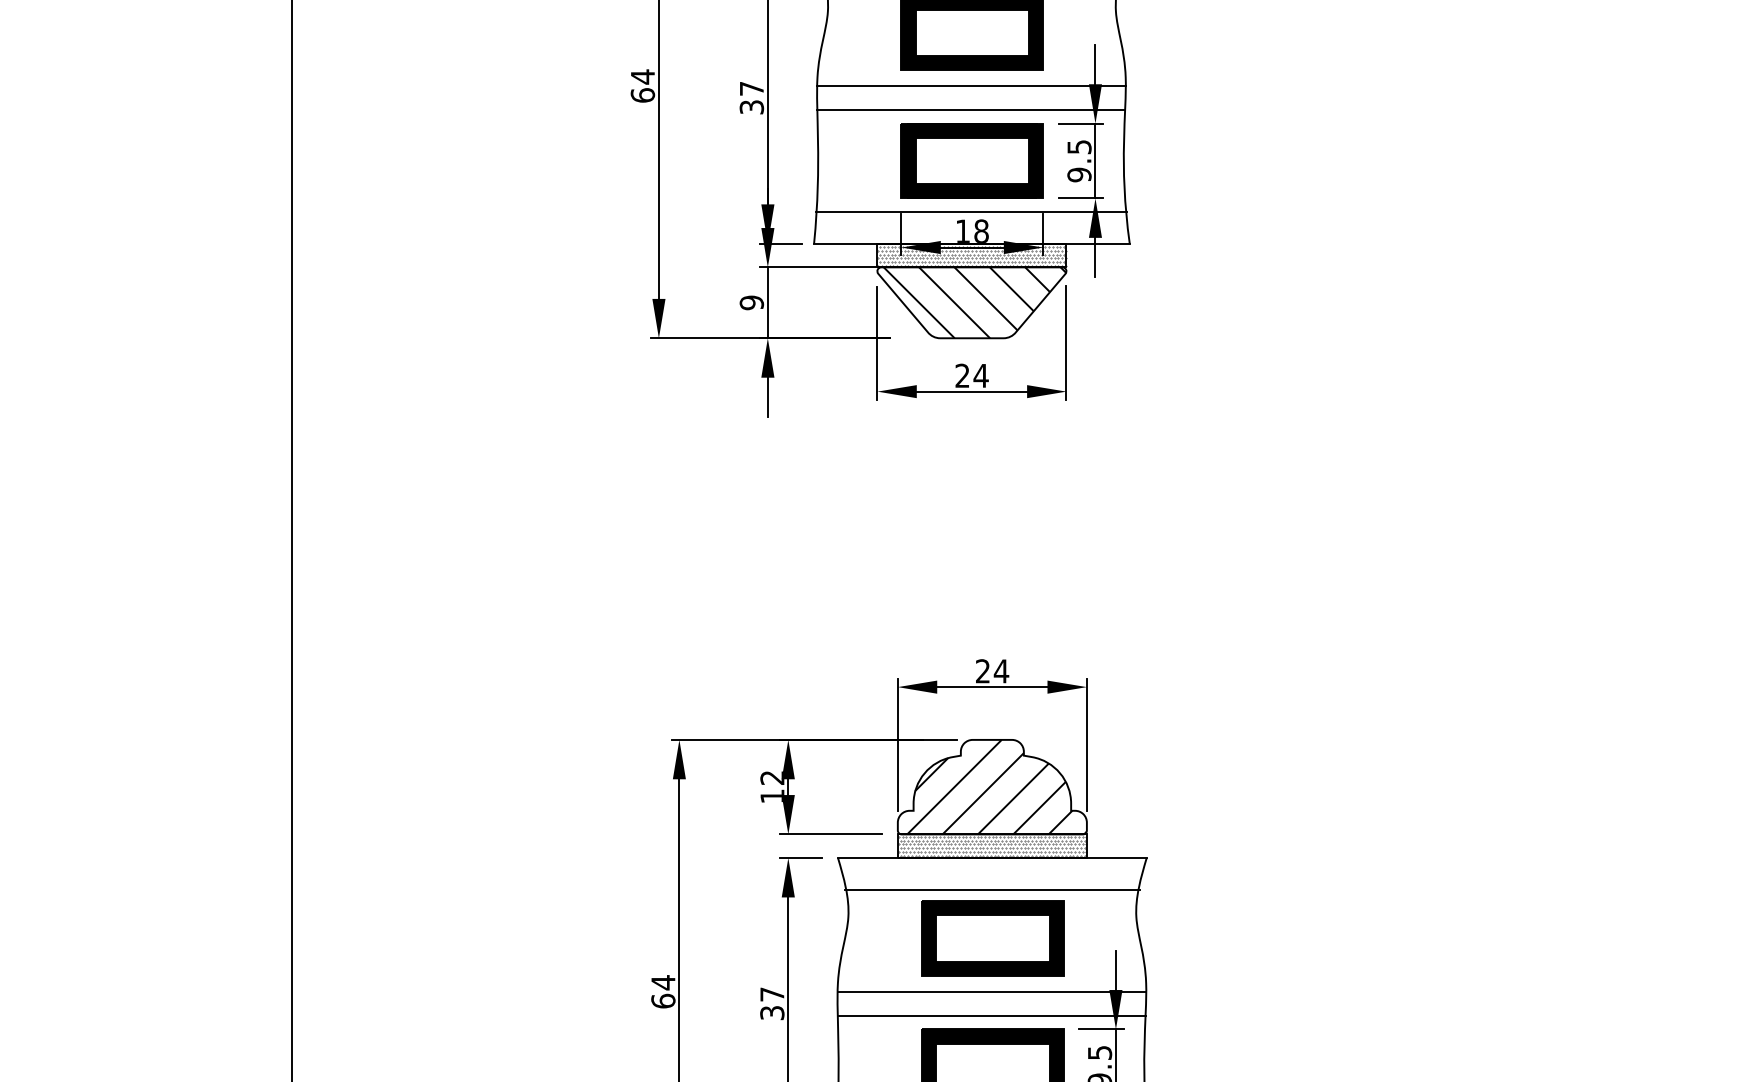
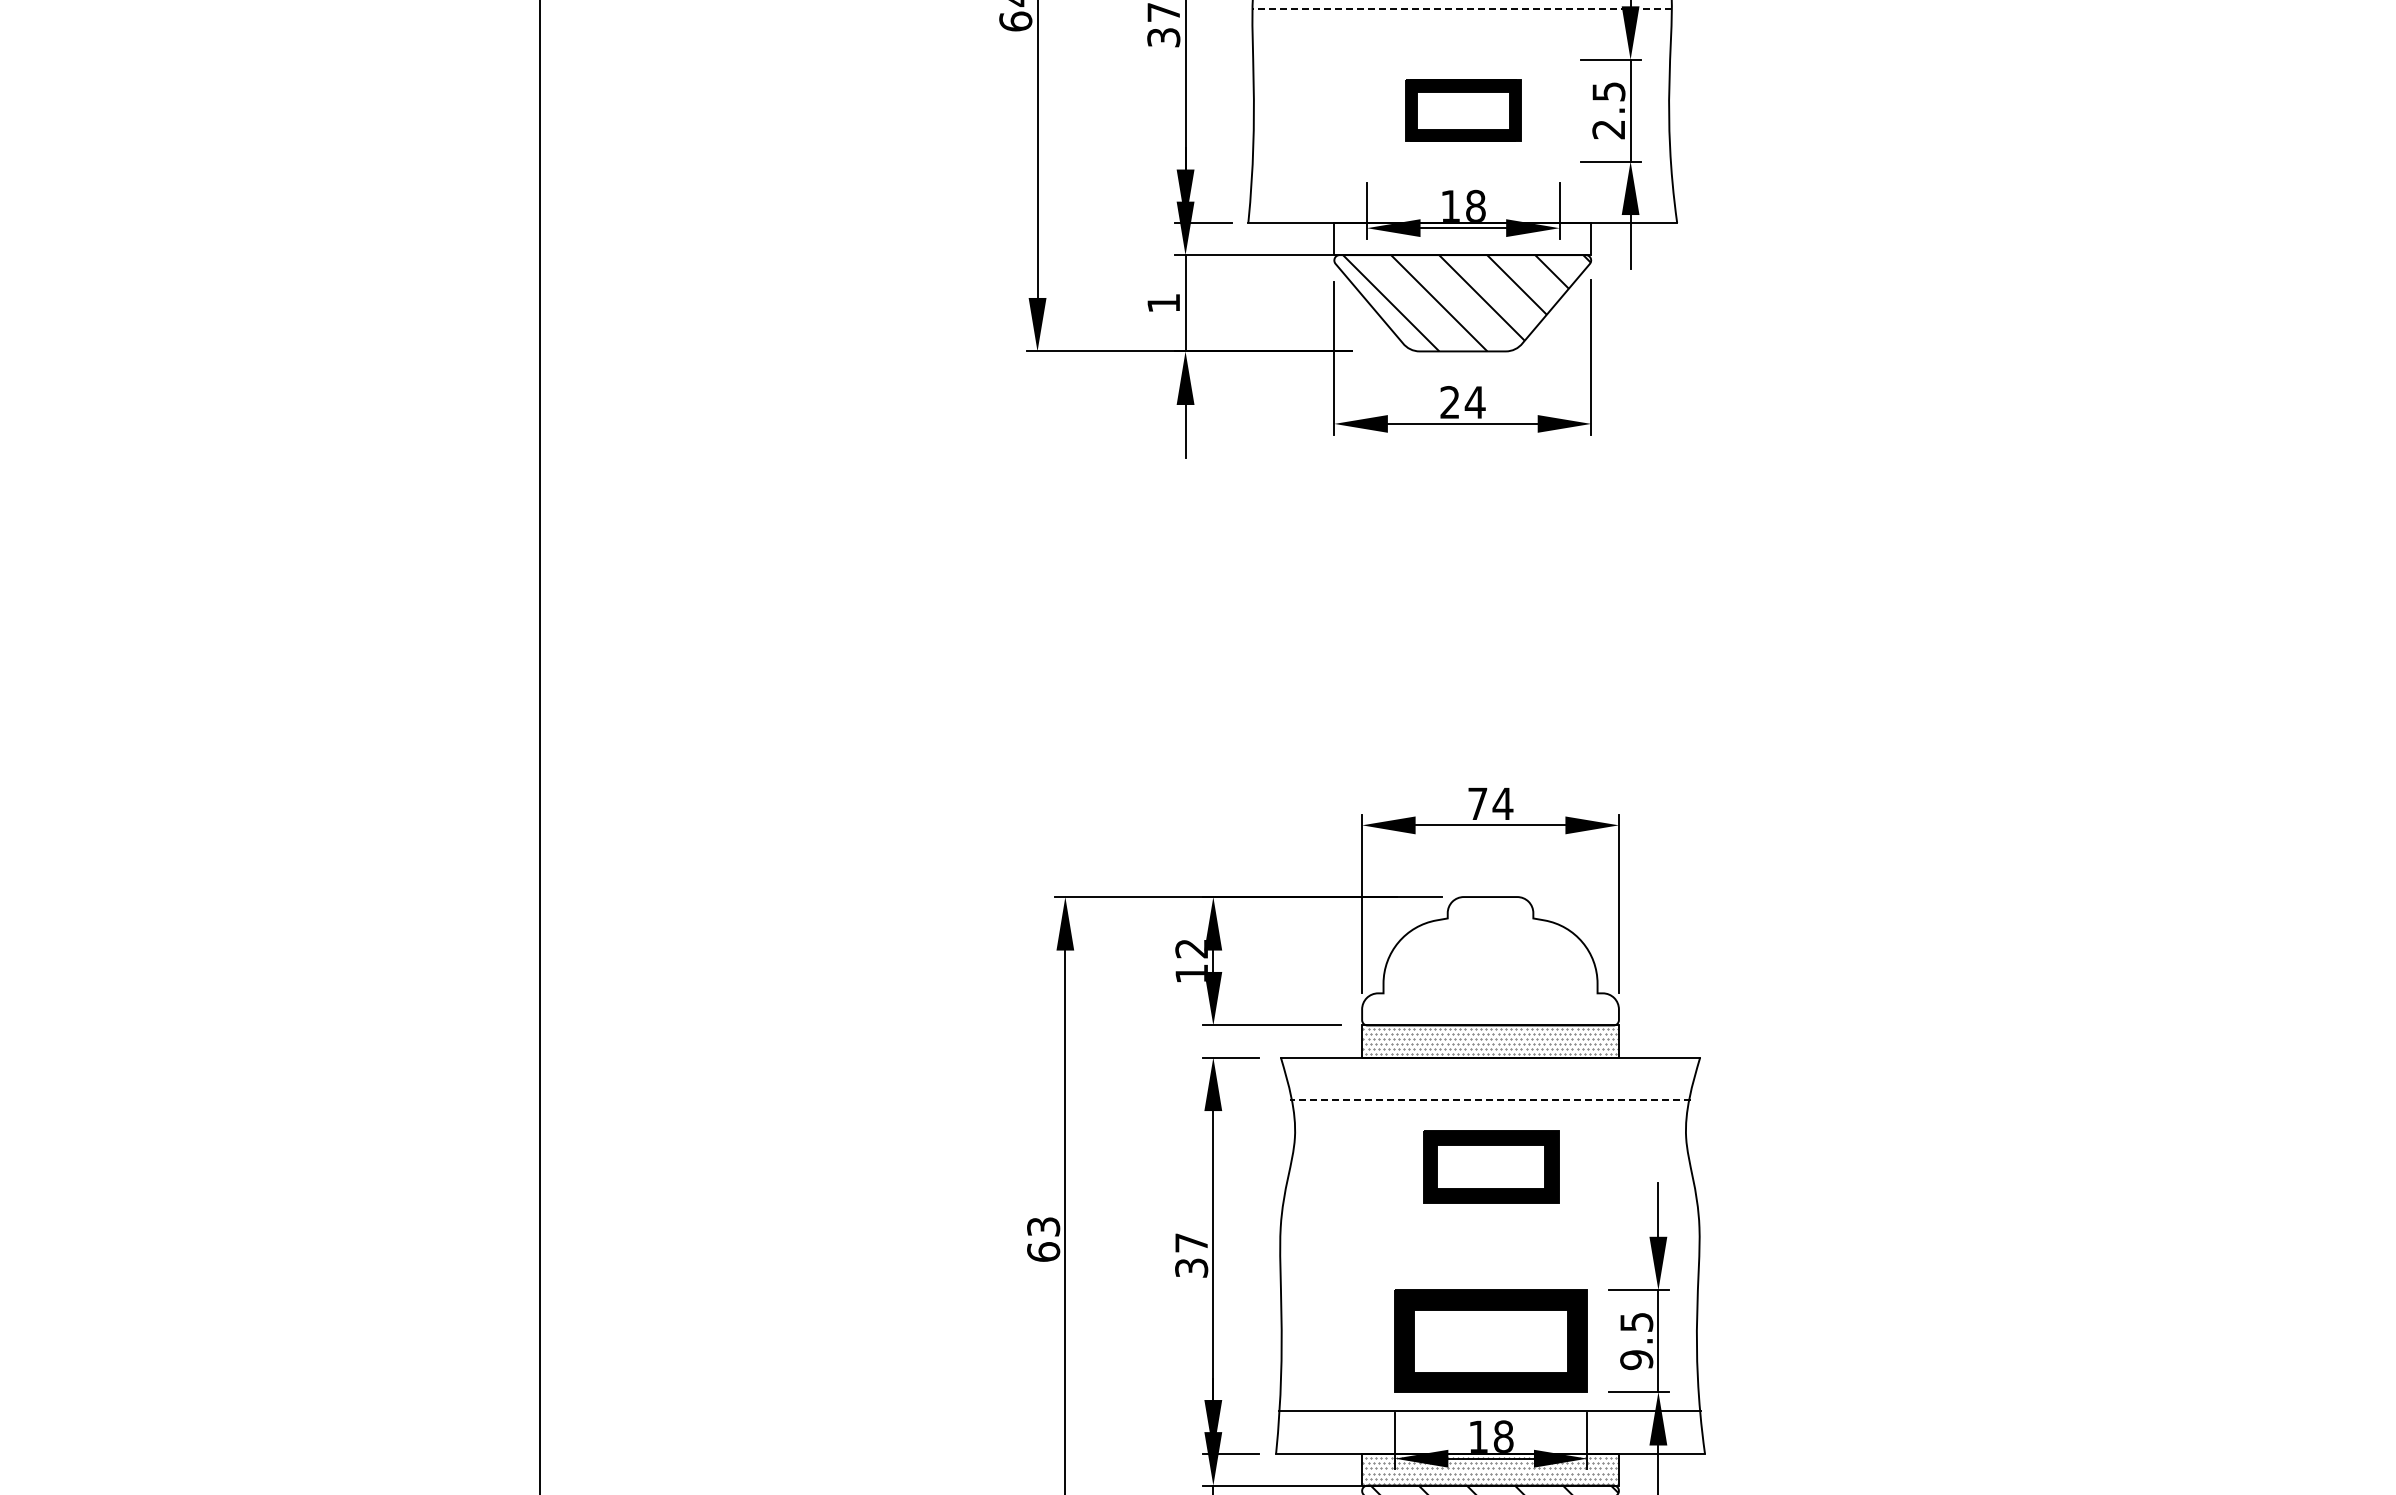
line: (971, 85) -> (1462, 8), solid -> dashed
line: (970, 110) -> (1461, 41), removed
part: (972, 160) -> (1463, 110), size x0.6
text: (1079, 174) -> (1608, 129), 9.5 -> 2.5
line: (971, 212) -> (1462, 180), removed
hatch: (971, 256) -> (1462, 240), removed
text: (751, 302) -> (1163, 303), 9 -> 1
text: (982, 671) -> (1477, 803), 24 -> 74
hatch: (996, 787) -> (1496, 961), removed
line: (992, 889) -> (1490, 1100), solid -> dashed
part: (992, 938) -> (1490, 1166), size x0.7
text: (663, 982) -> (1043, 1226), 64 -> 63
line: (991, 991) -> (1489, 1239), removed
line: (991, 1015) -> (1489, 1271), removed

